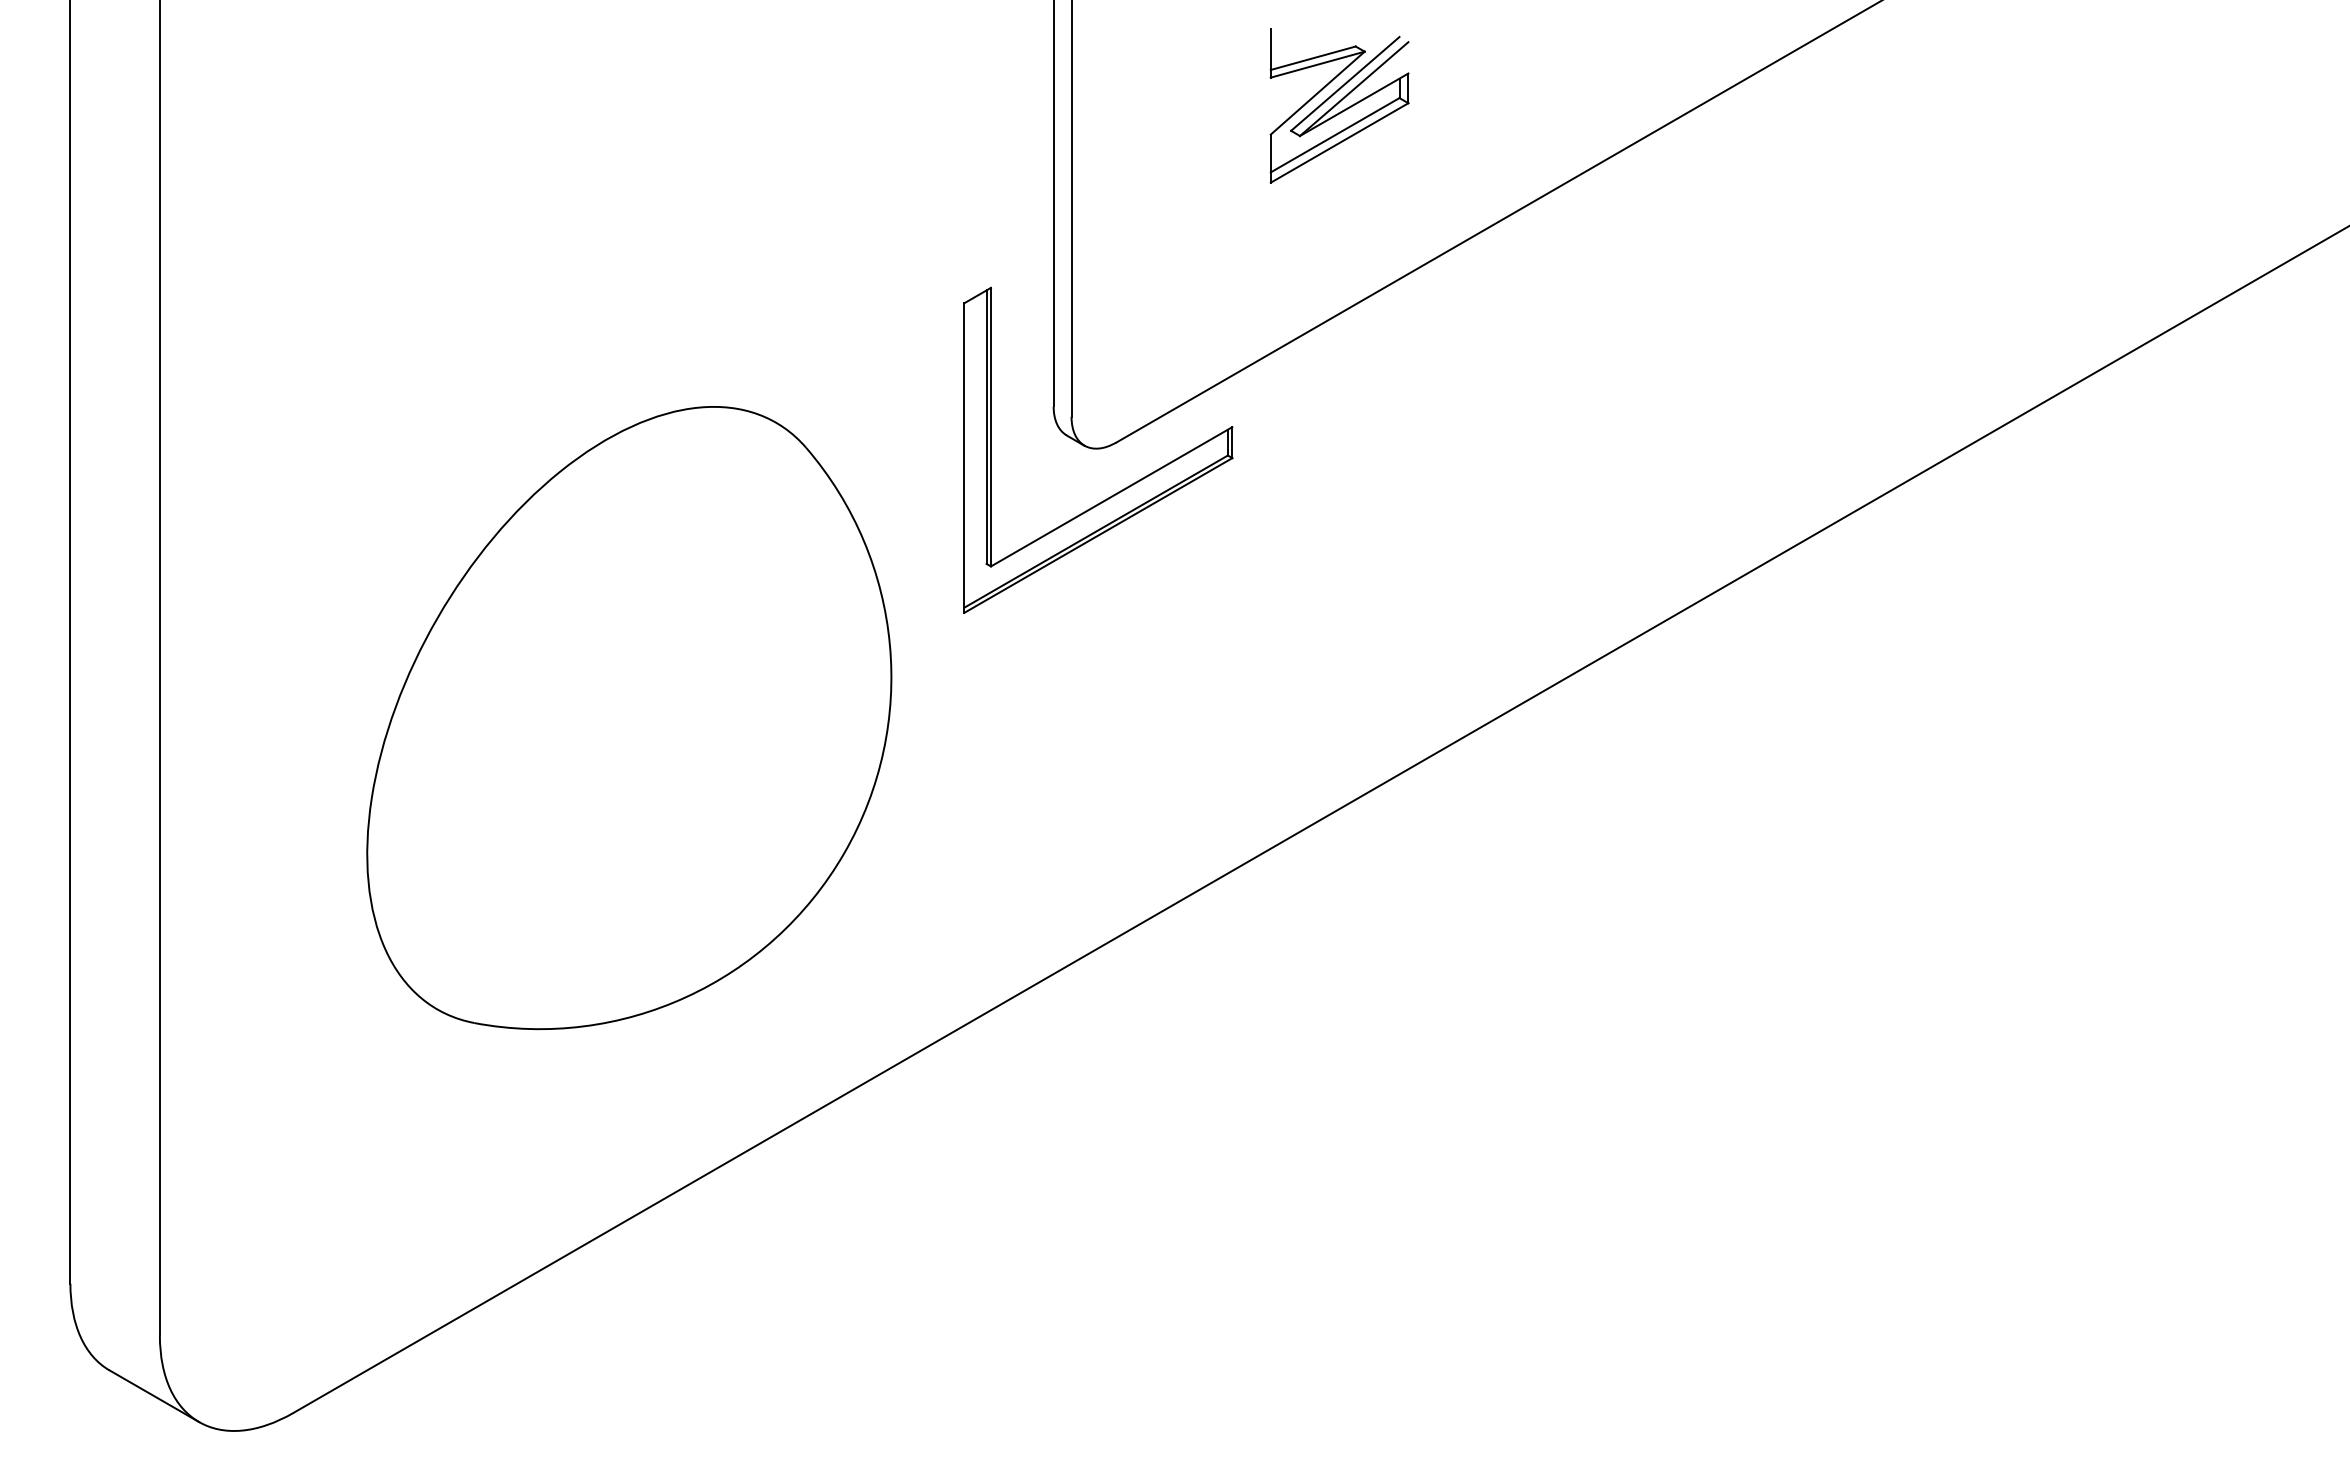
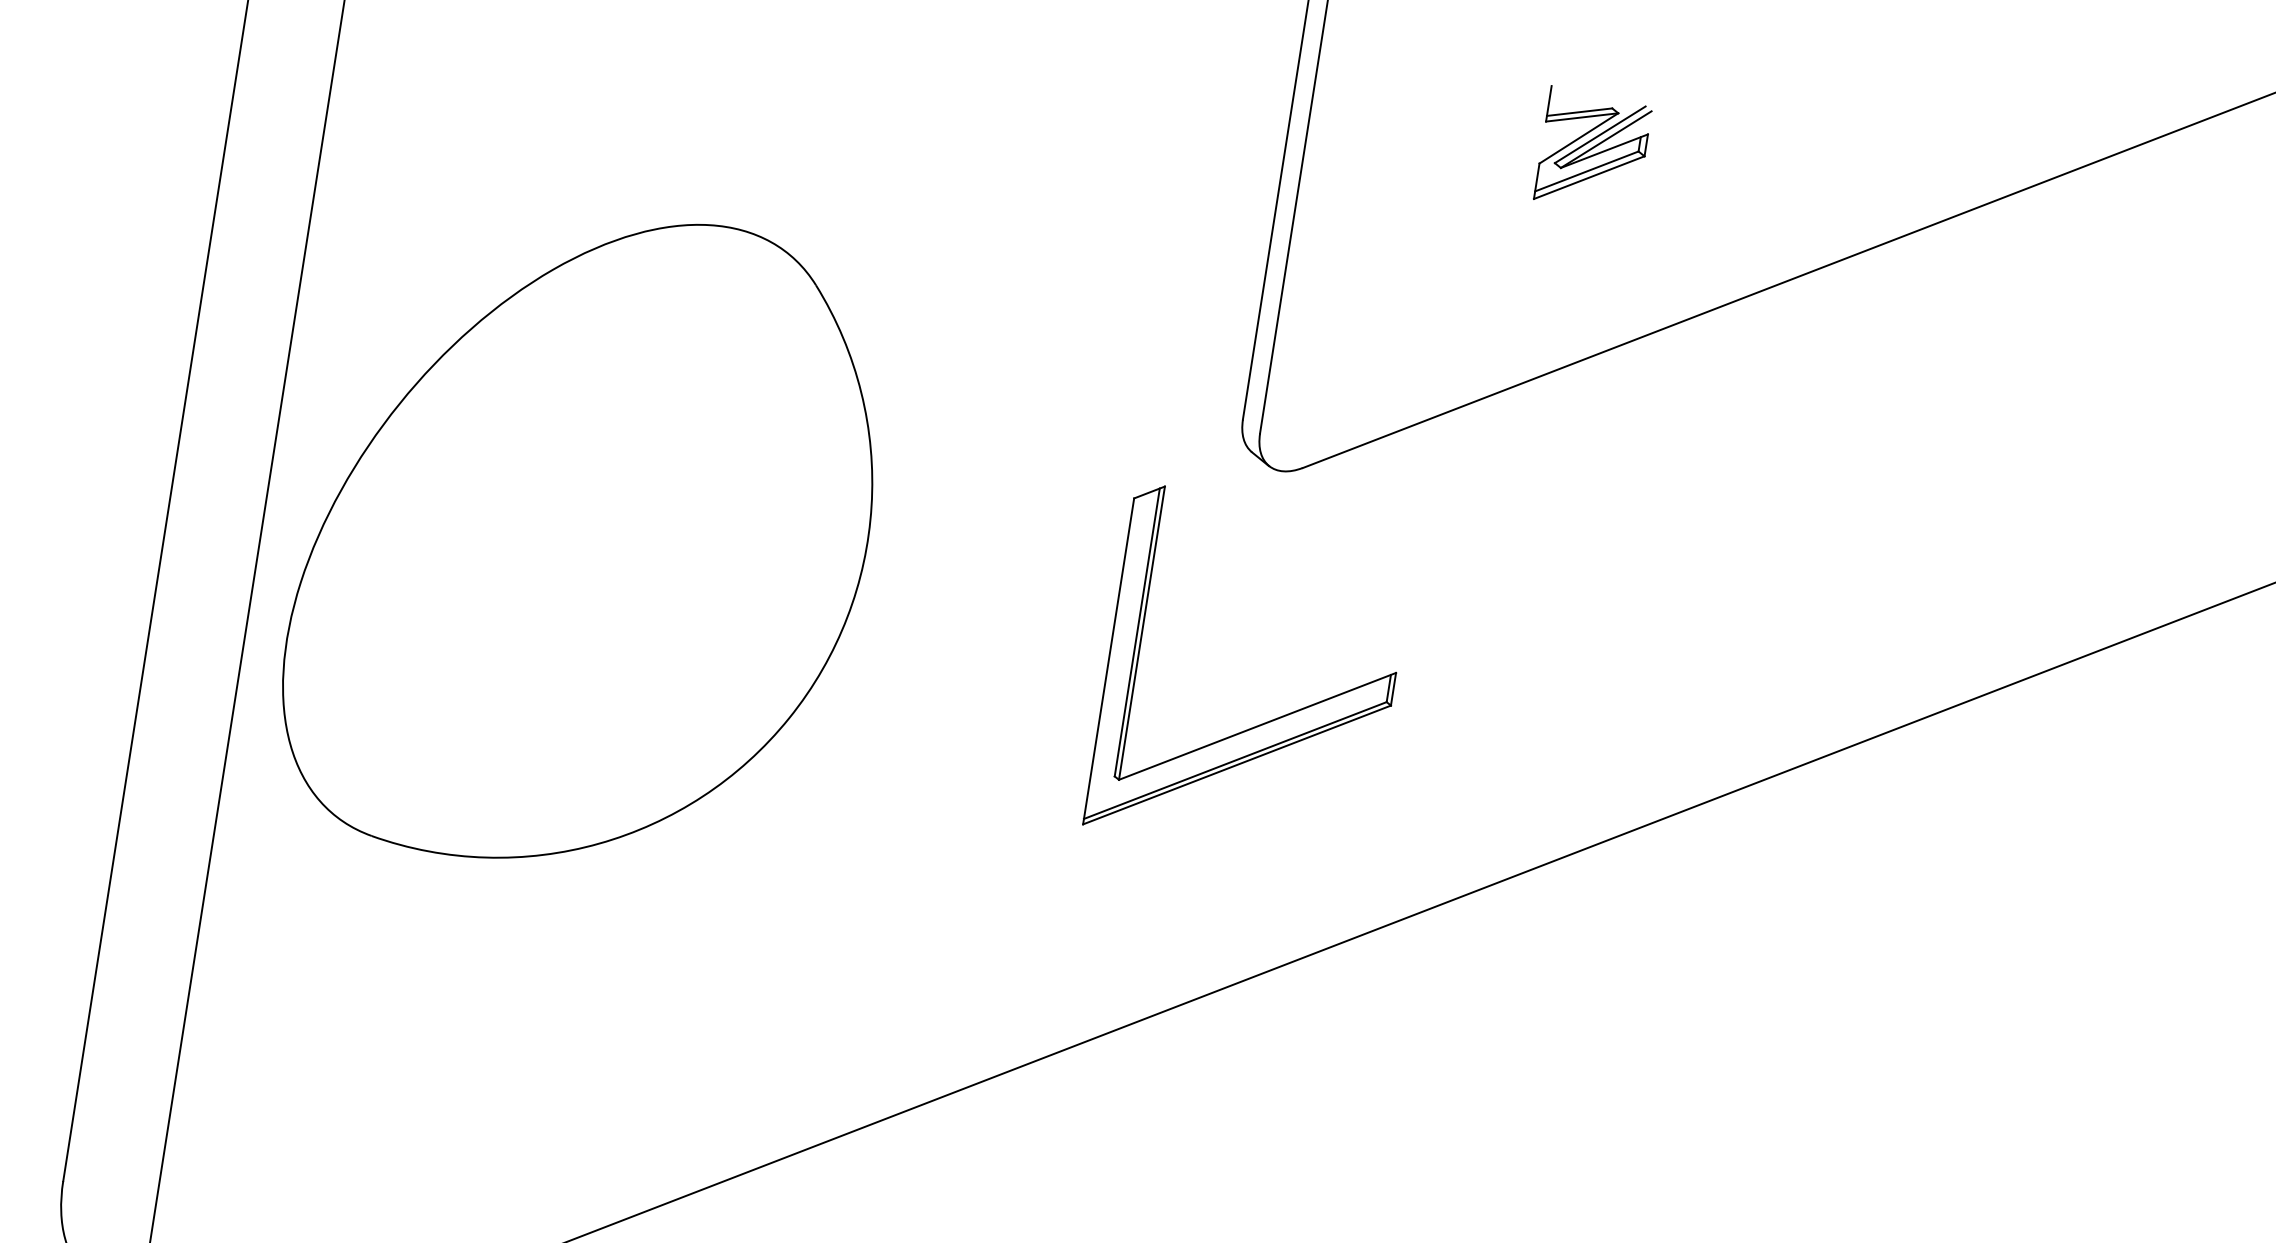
part: (1339, 105) -> (1593, 149), size x0.7
part: (1123, 488) -> (1271, 719), moved
part: (629, 718) -> (585, 540), moved

